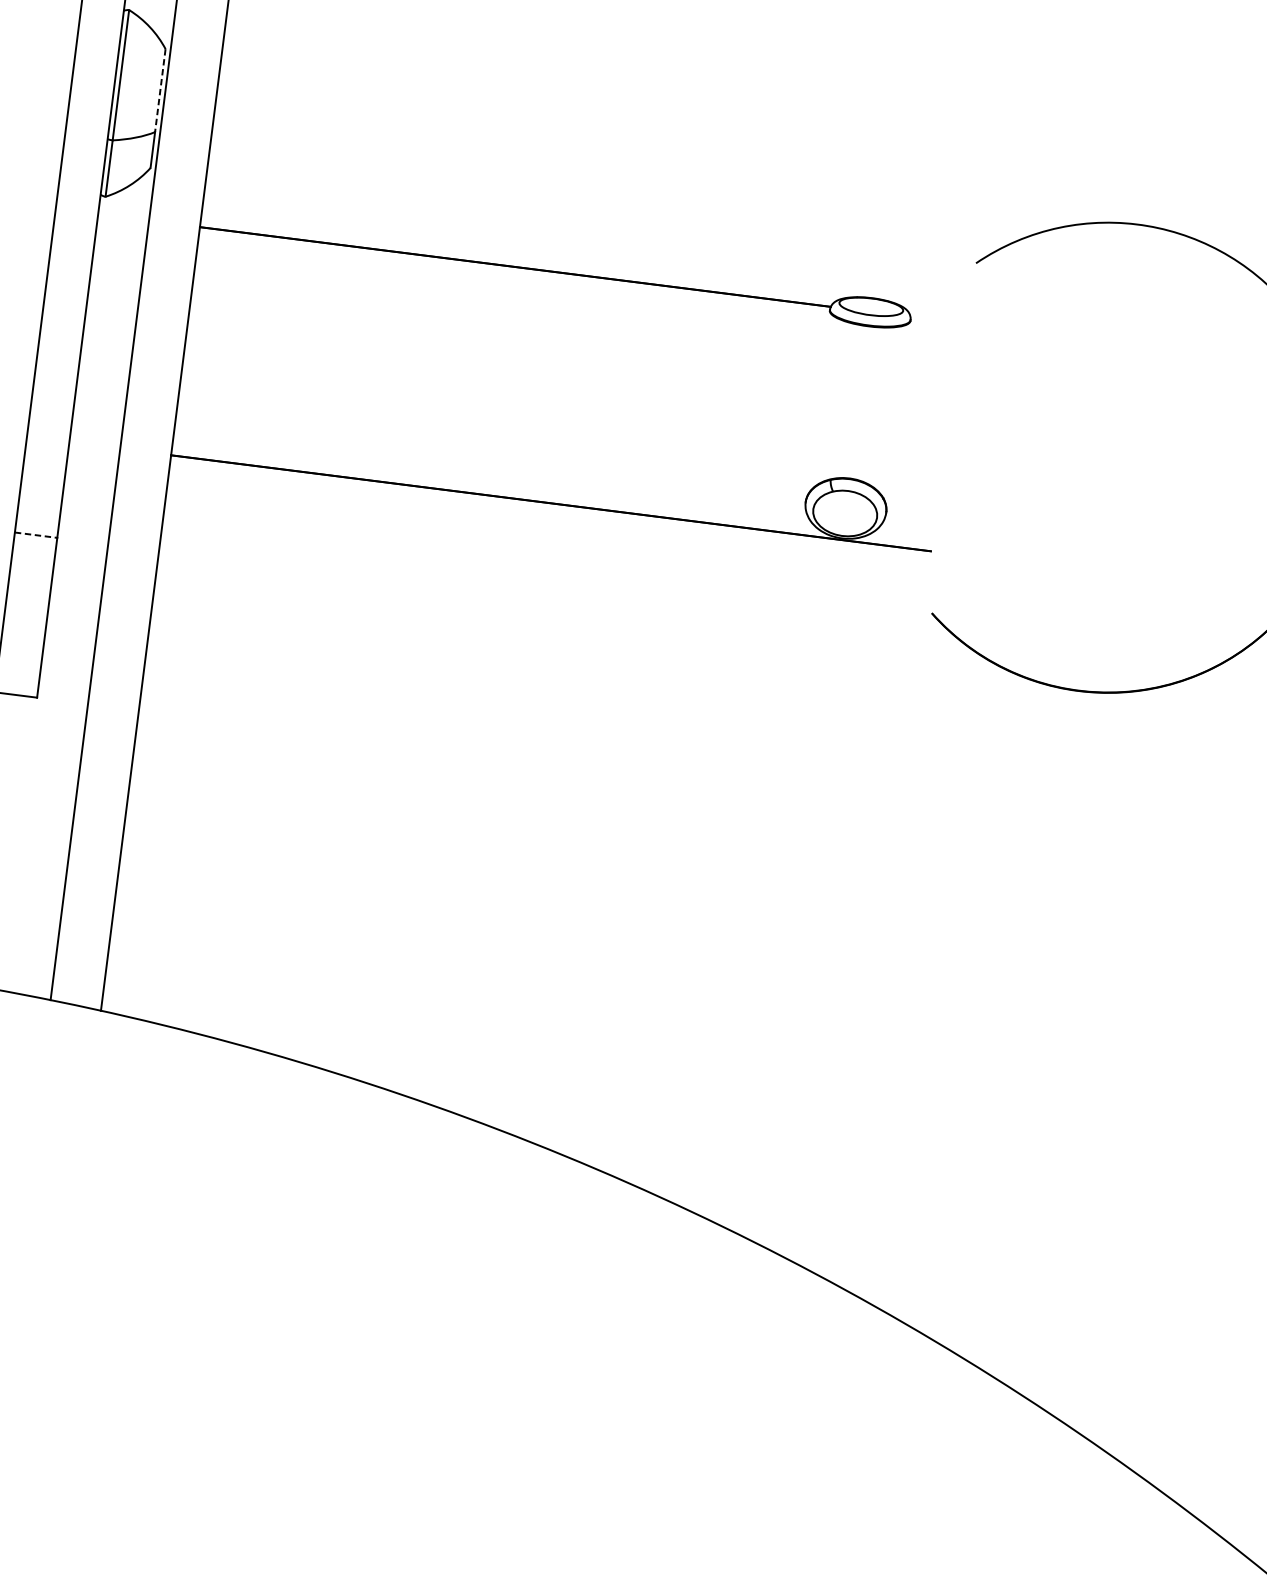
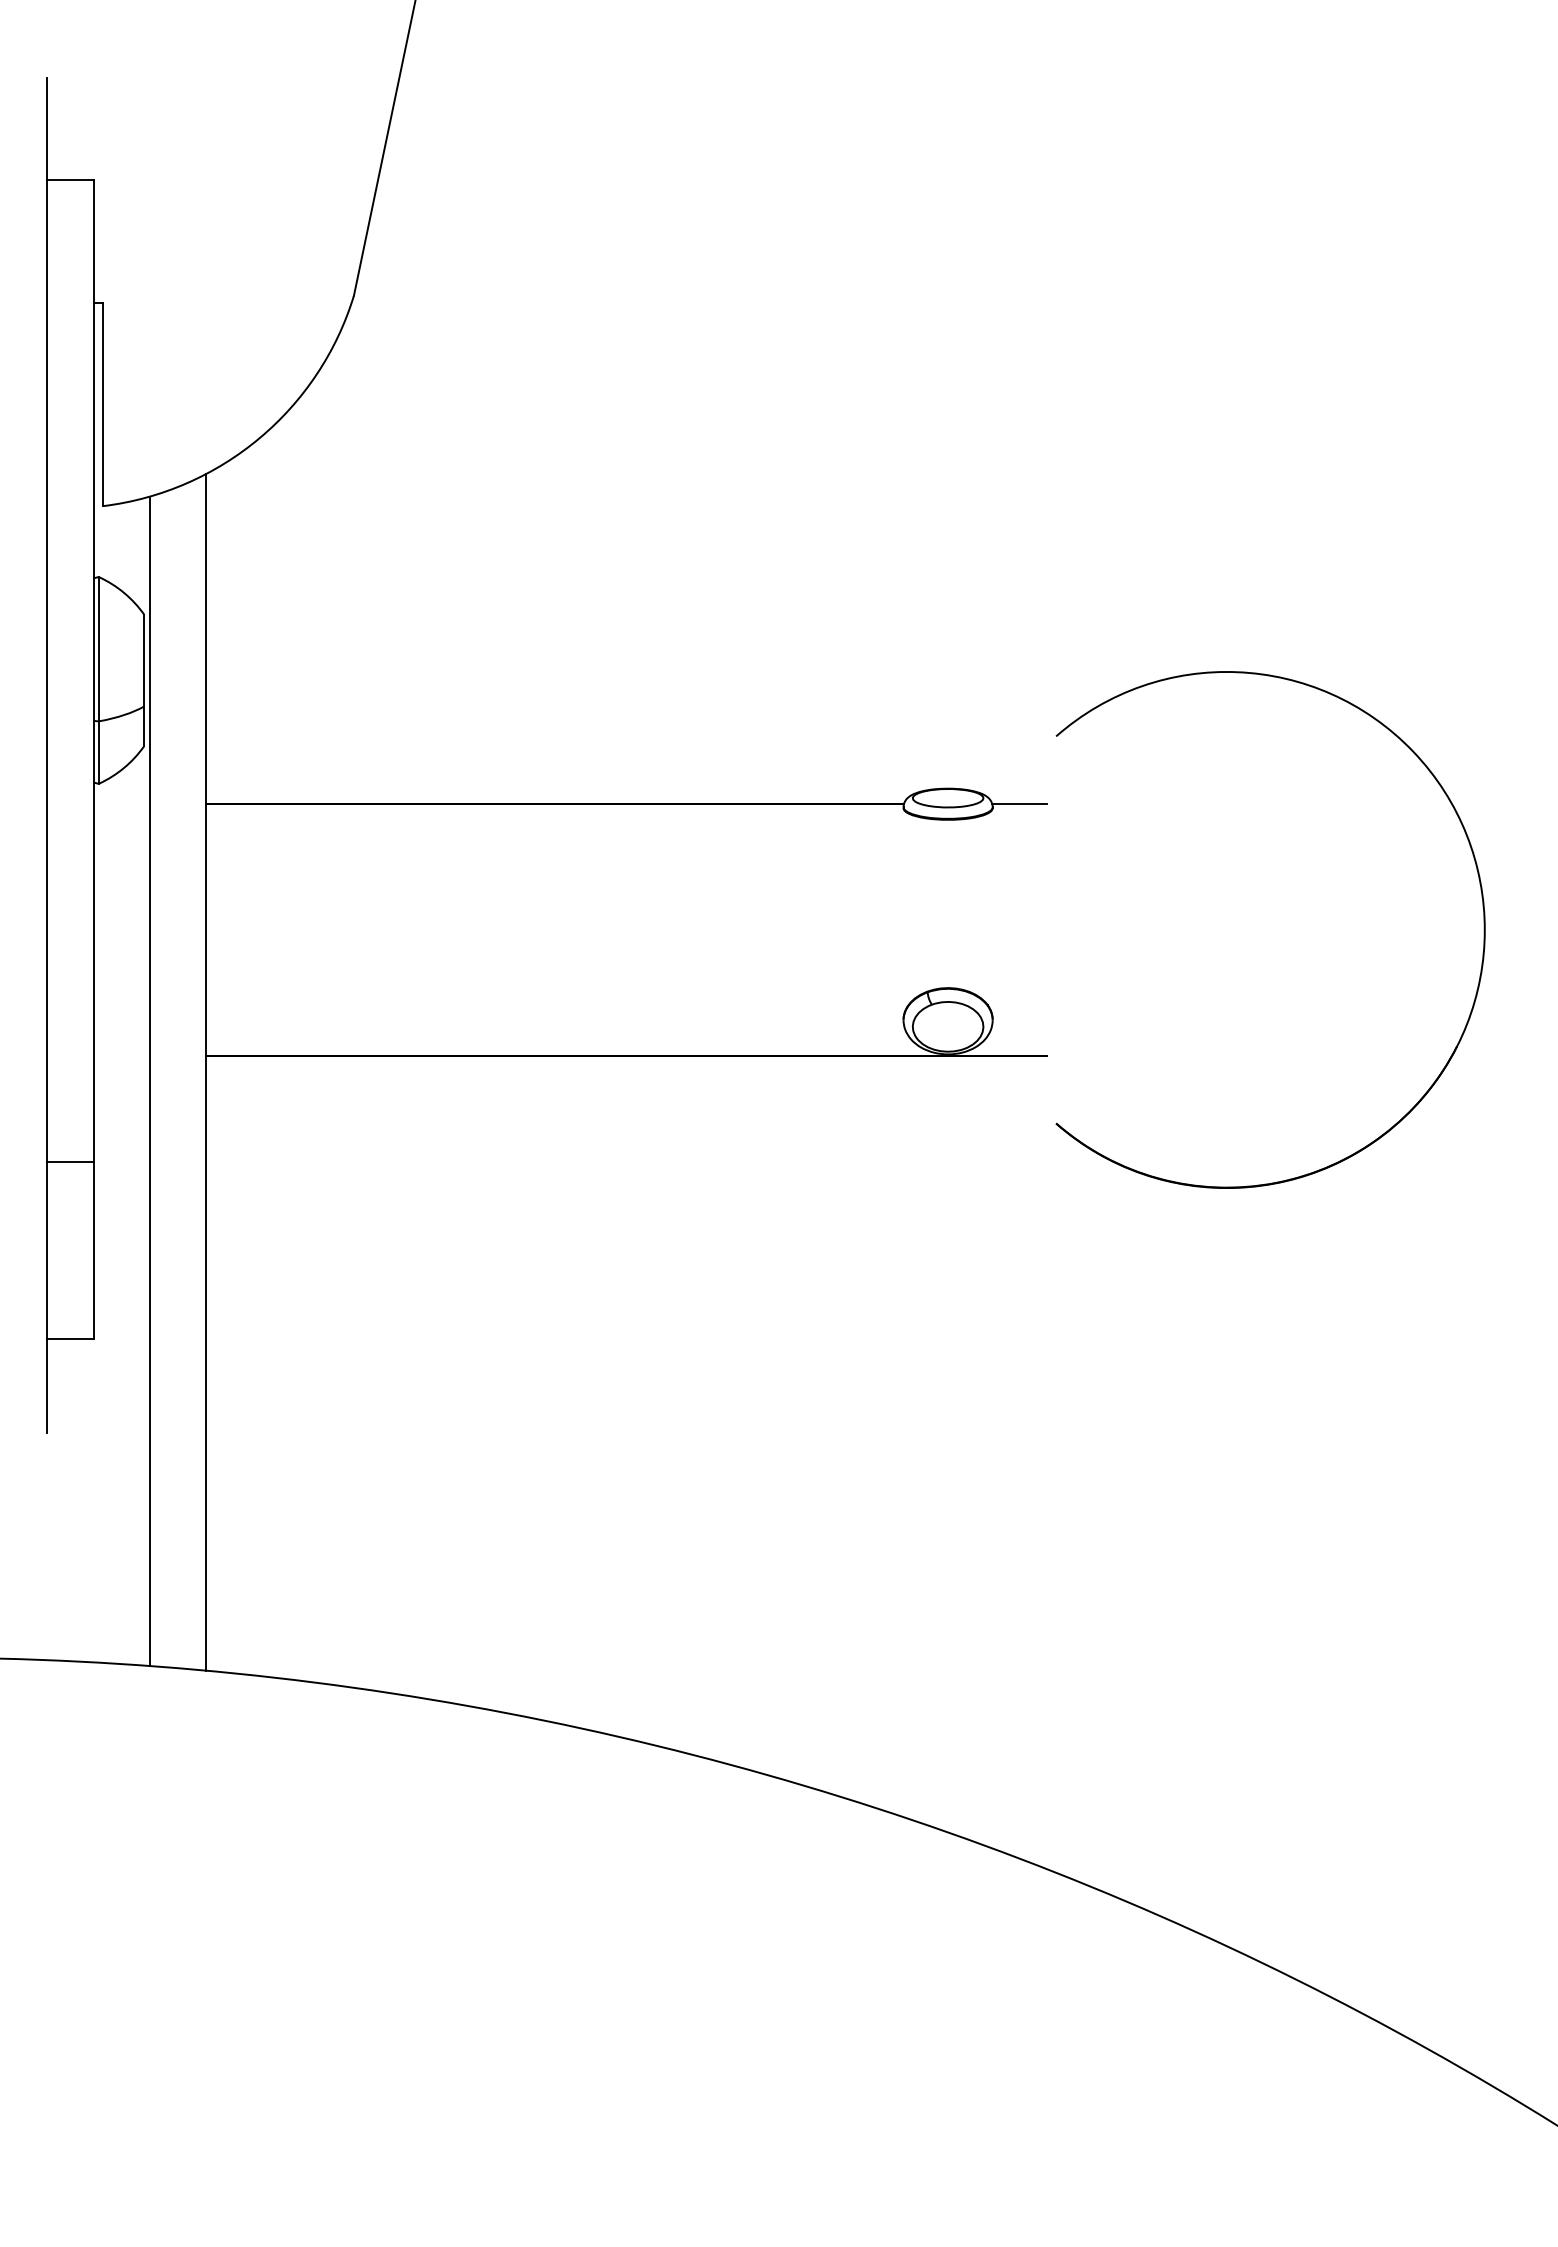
line: (160, 90) -> (144, 660), dashed -> solid
line: (935, 319) -> (1019, 803), added
line: (36, 535) -> (70, 1161), dashed -> solid

